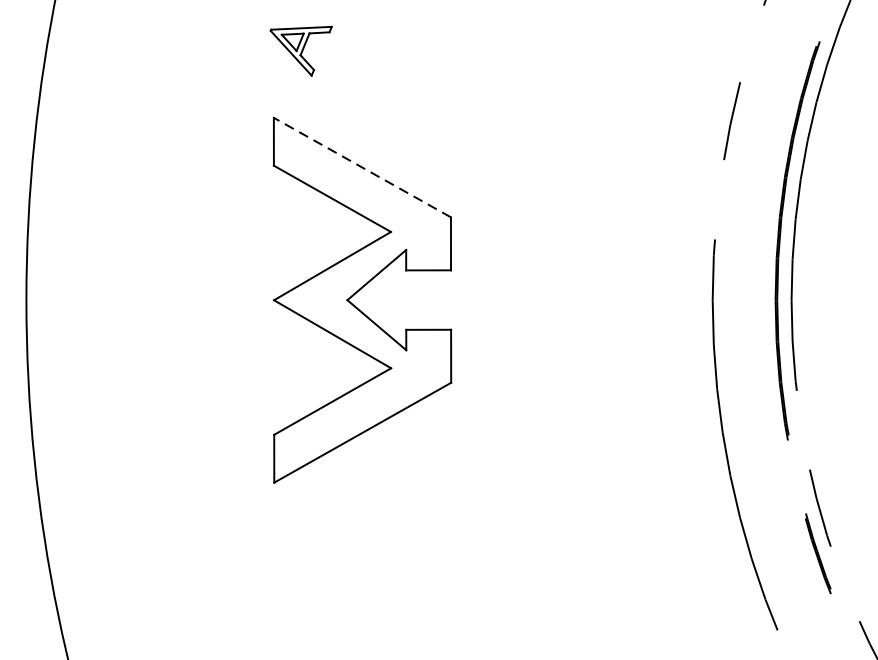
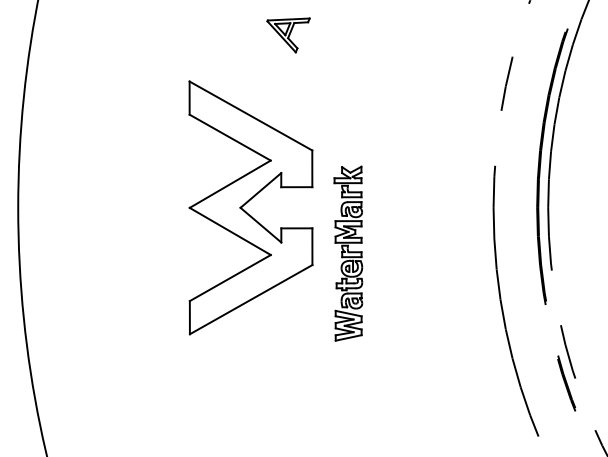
part: (301, 51) -> (288, 35), moved
line: (361, 166) -> (250, 115), dashed -> solid
part: (503, 366) -> (348, 253), added

